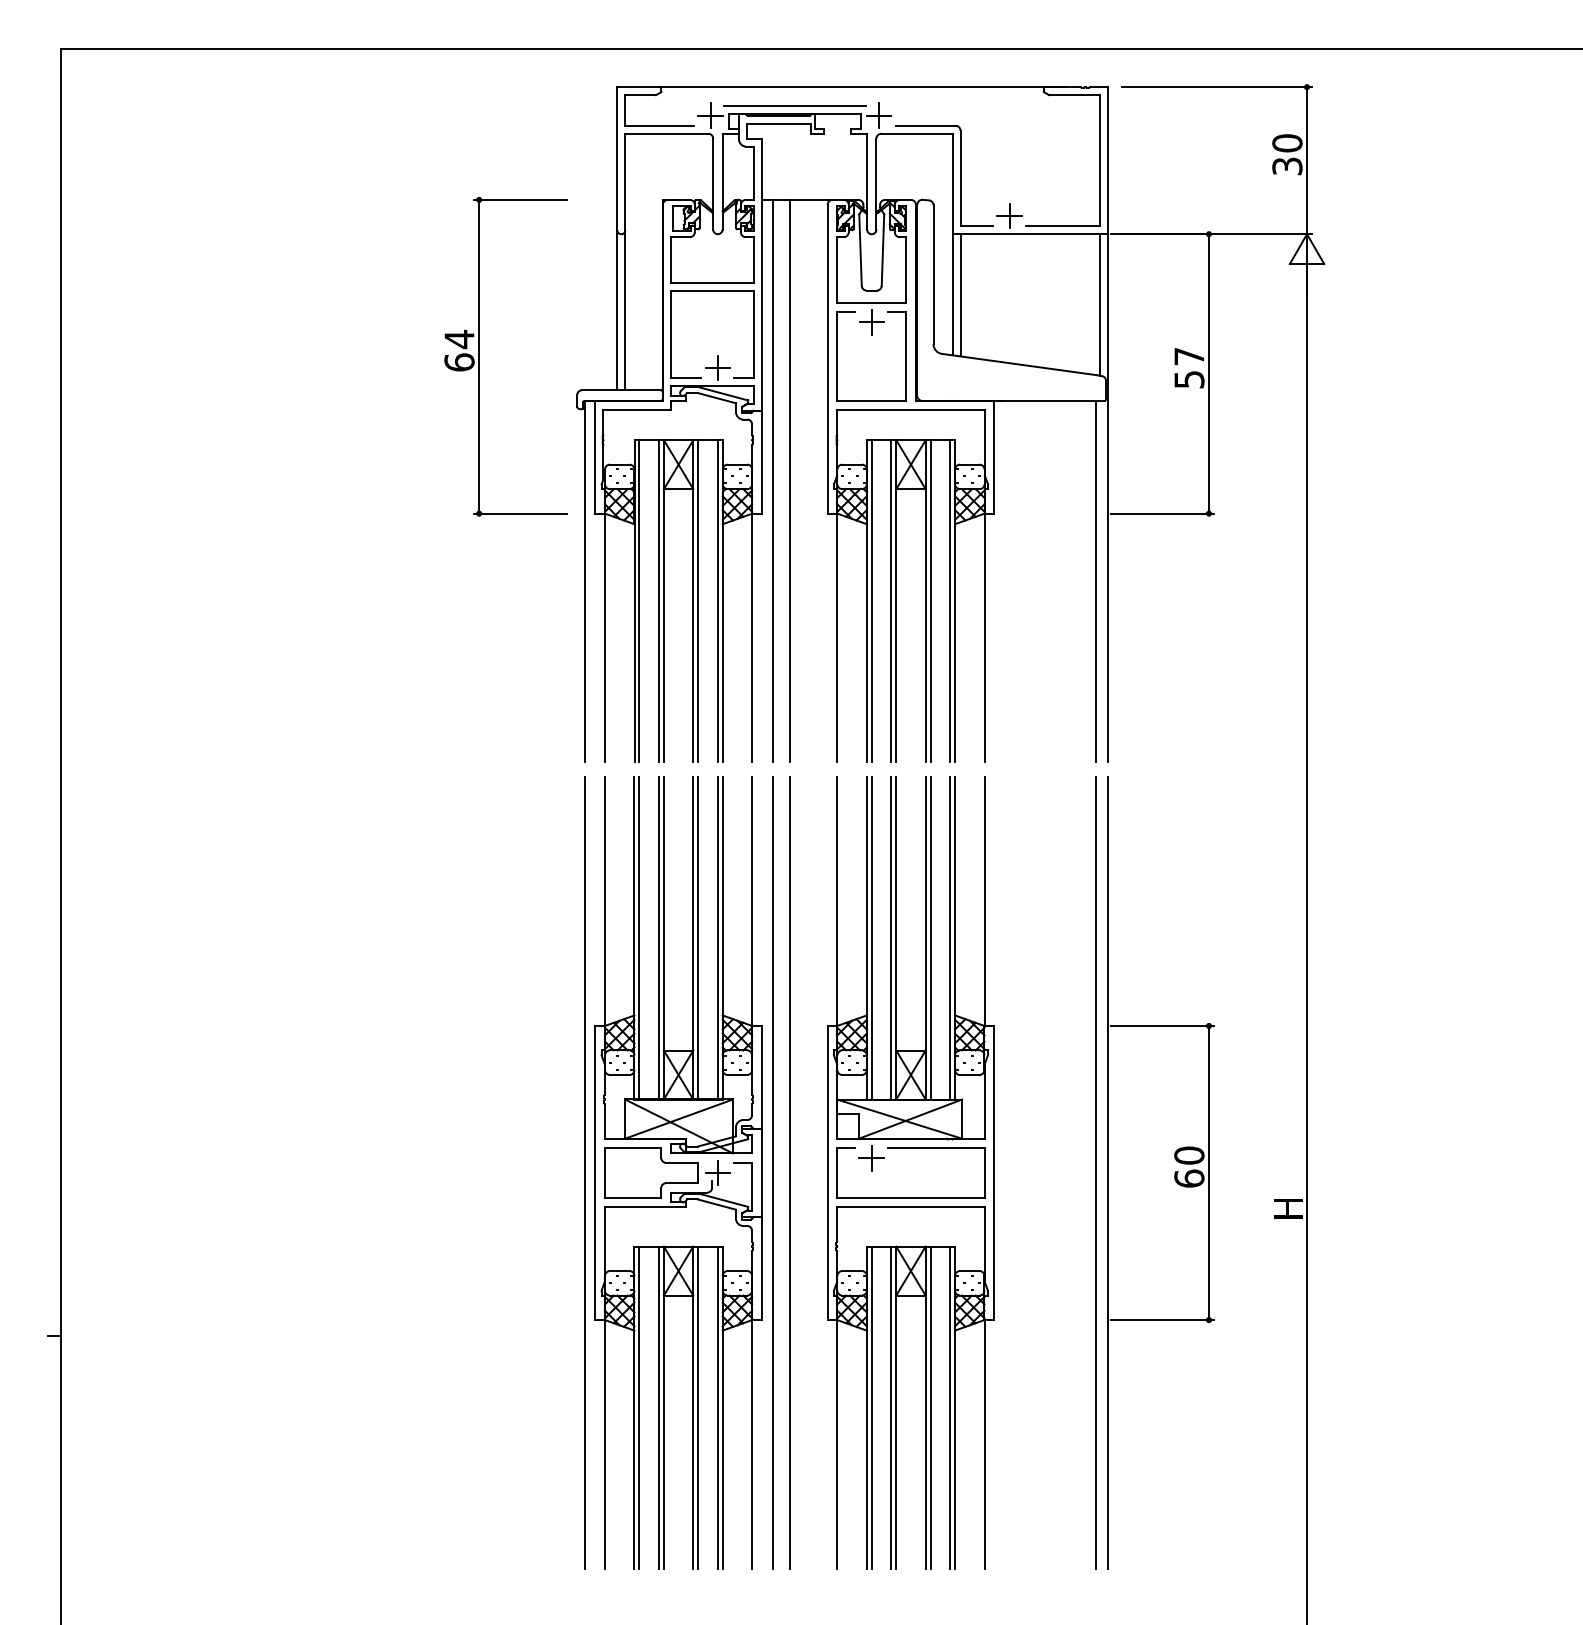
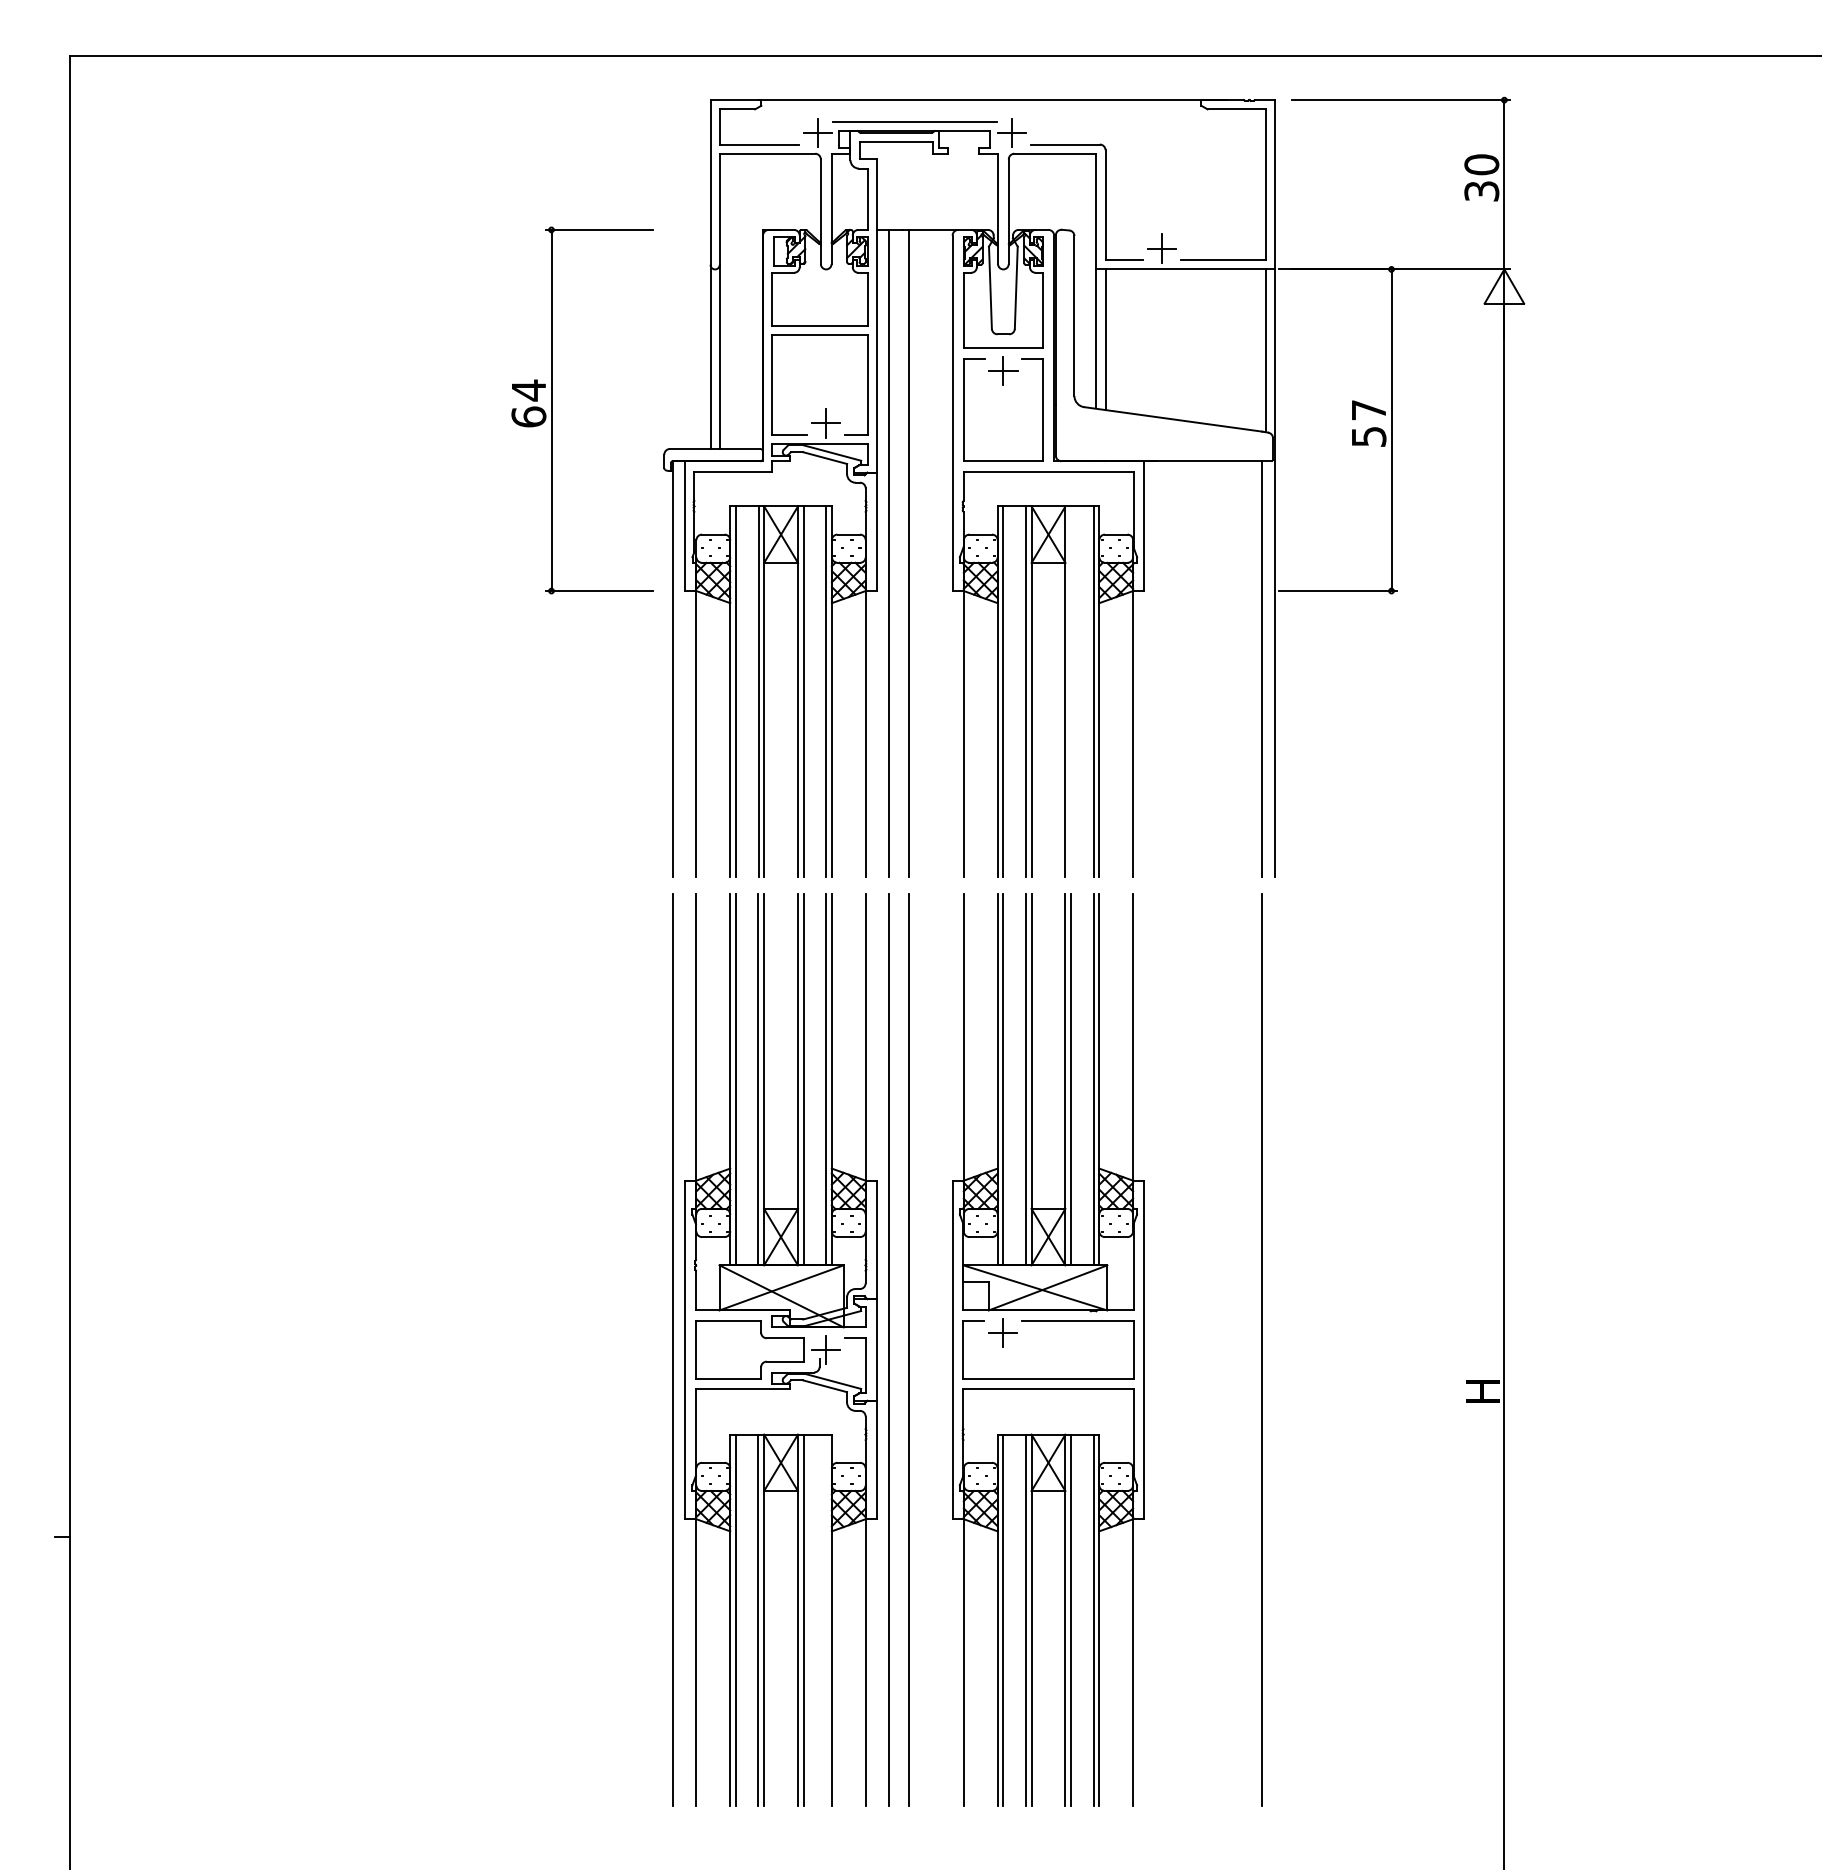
line: (930, 601) -> (1070, 692), removed
part: (1174, 1172) -> (1351, 1349), removed
line: (717, 1407) -> (825, 1619), removed

